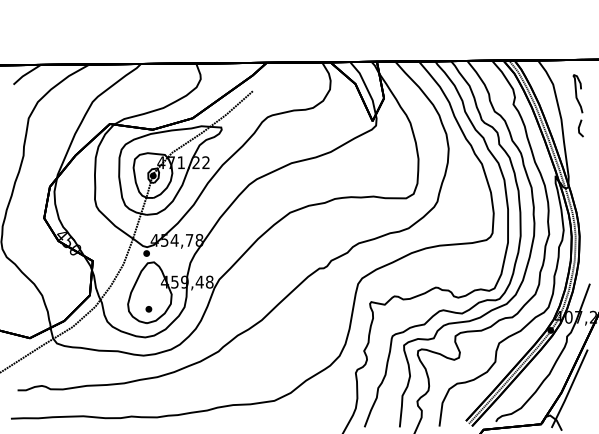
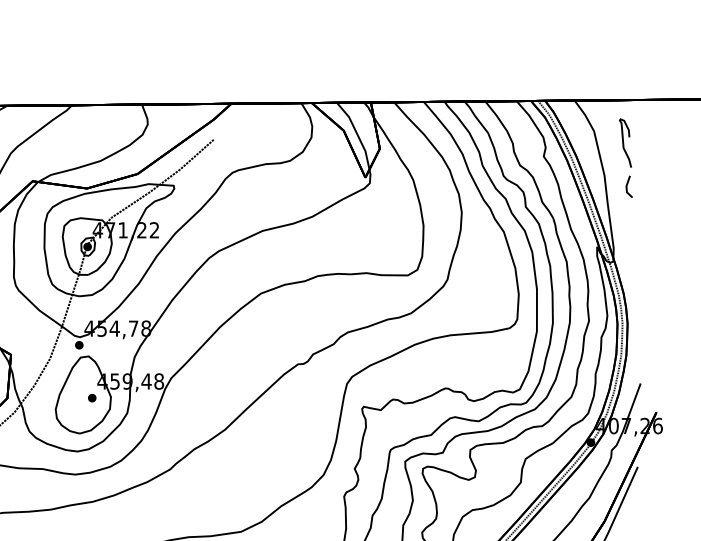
part: (148, 309) -> (91, 398), moved

